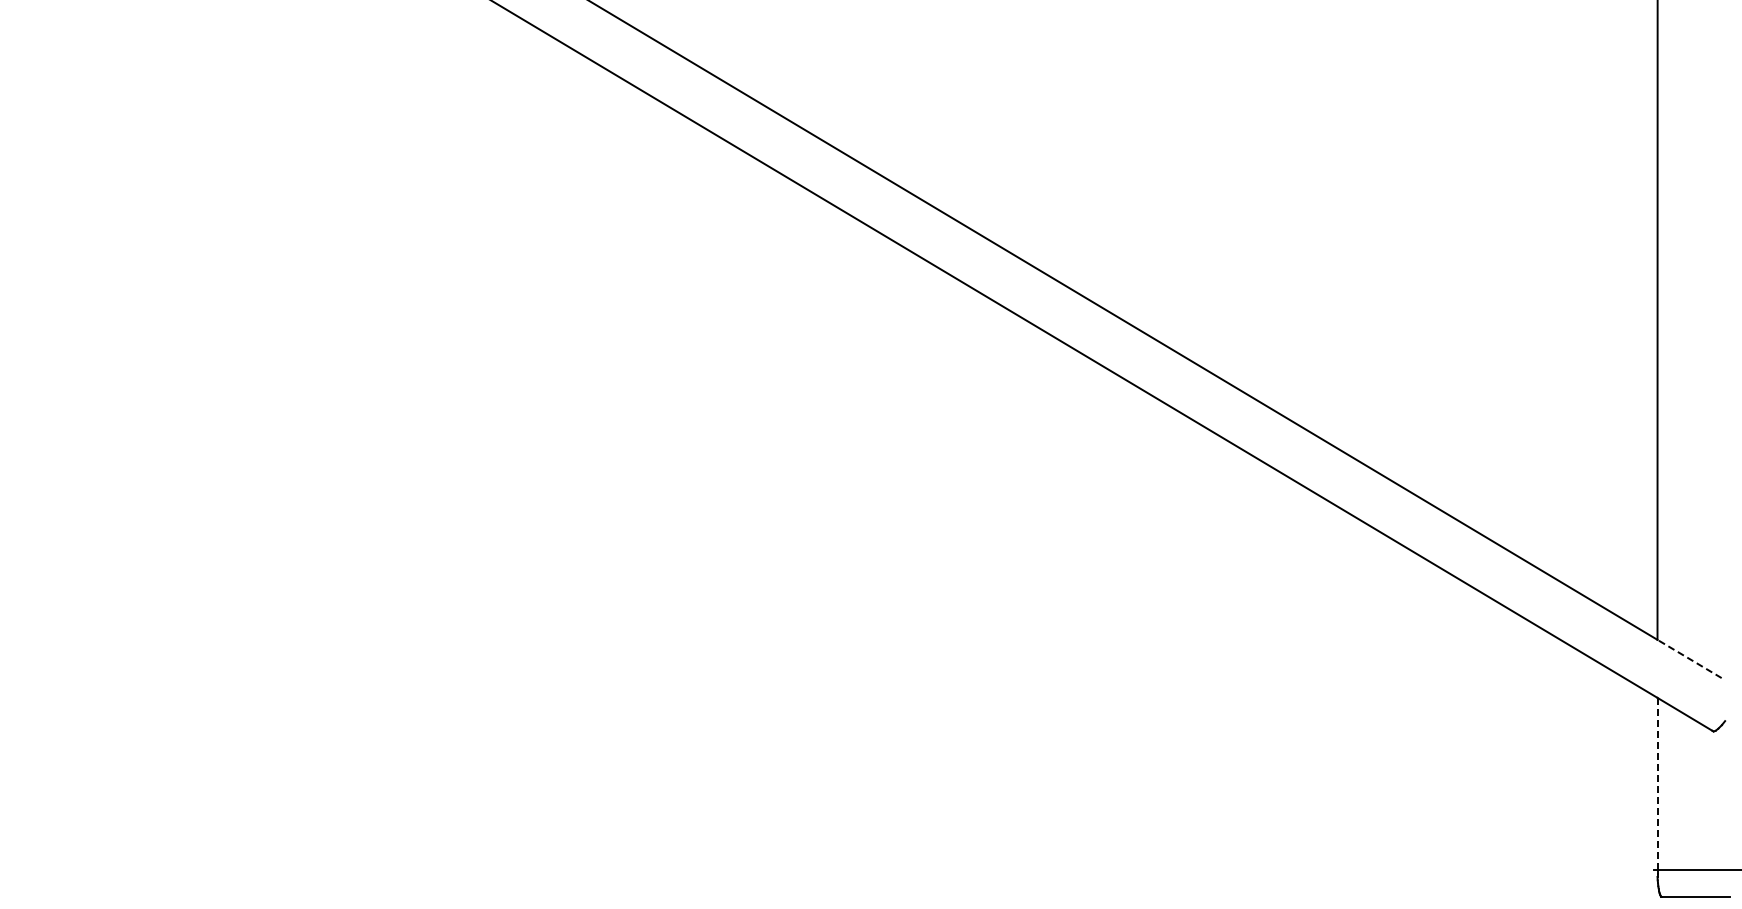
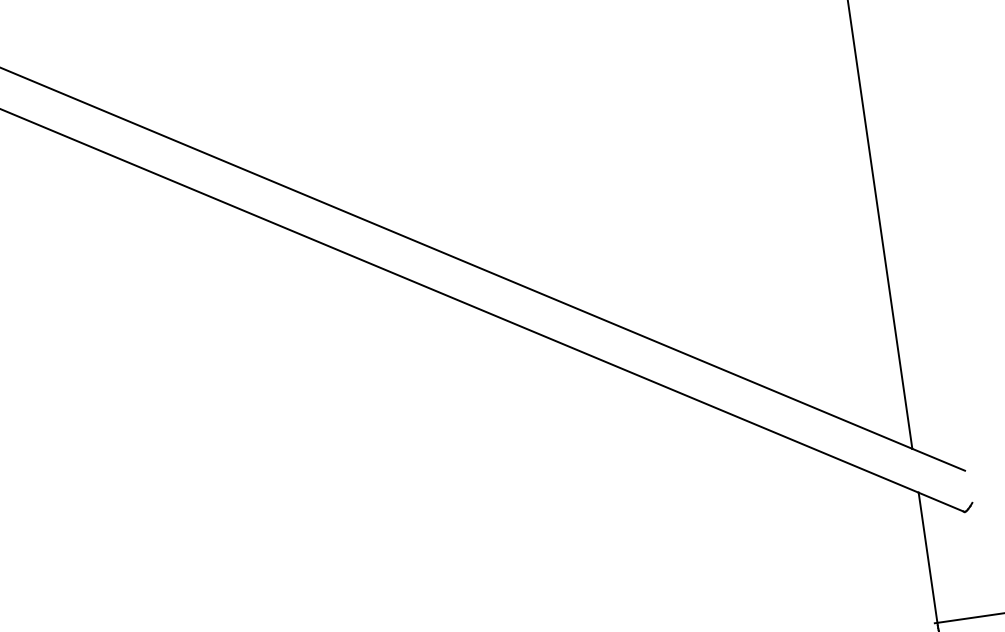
line: (1689, 658) -> (938, 459), dashed -> solid
line: (1657, 784) -> (928, 558), dashed -> solid

